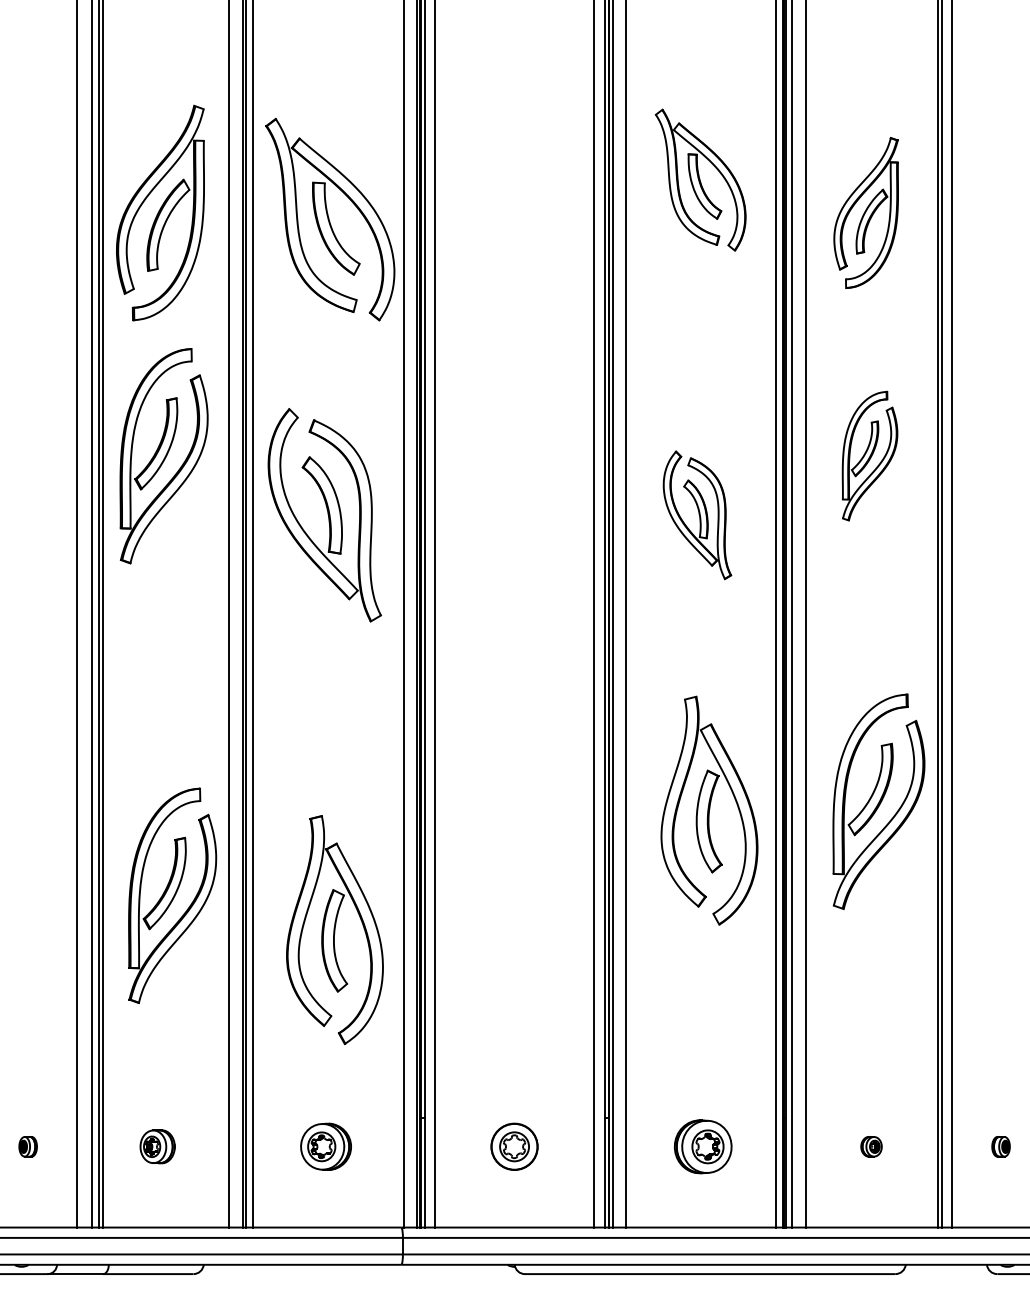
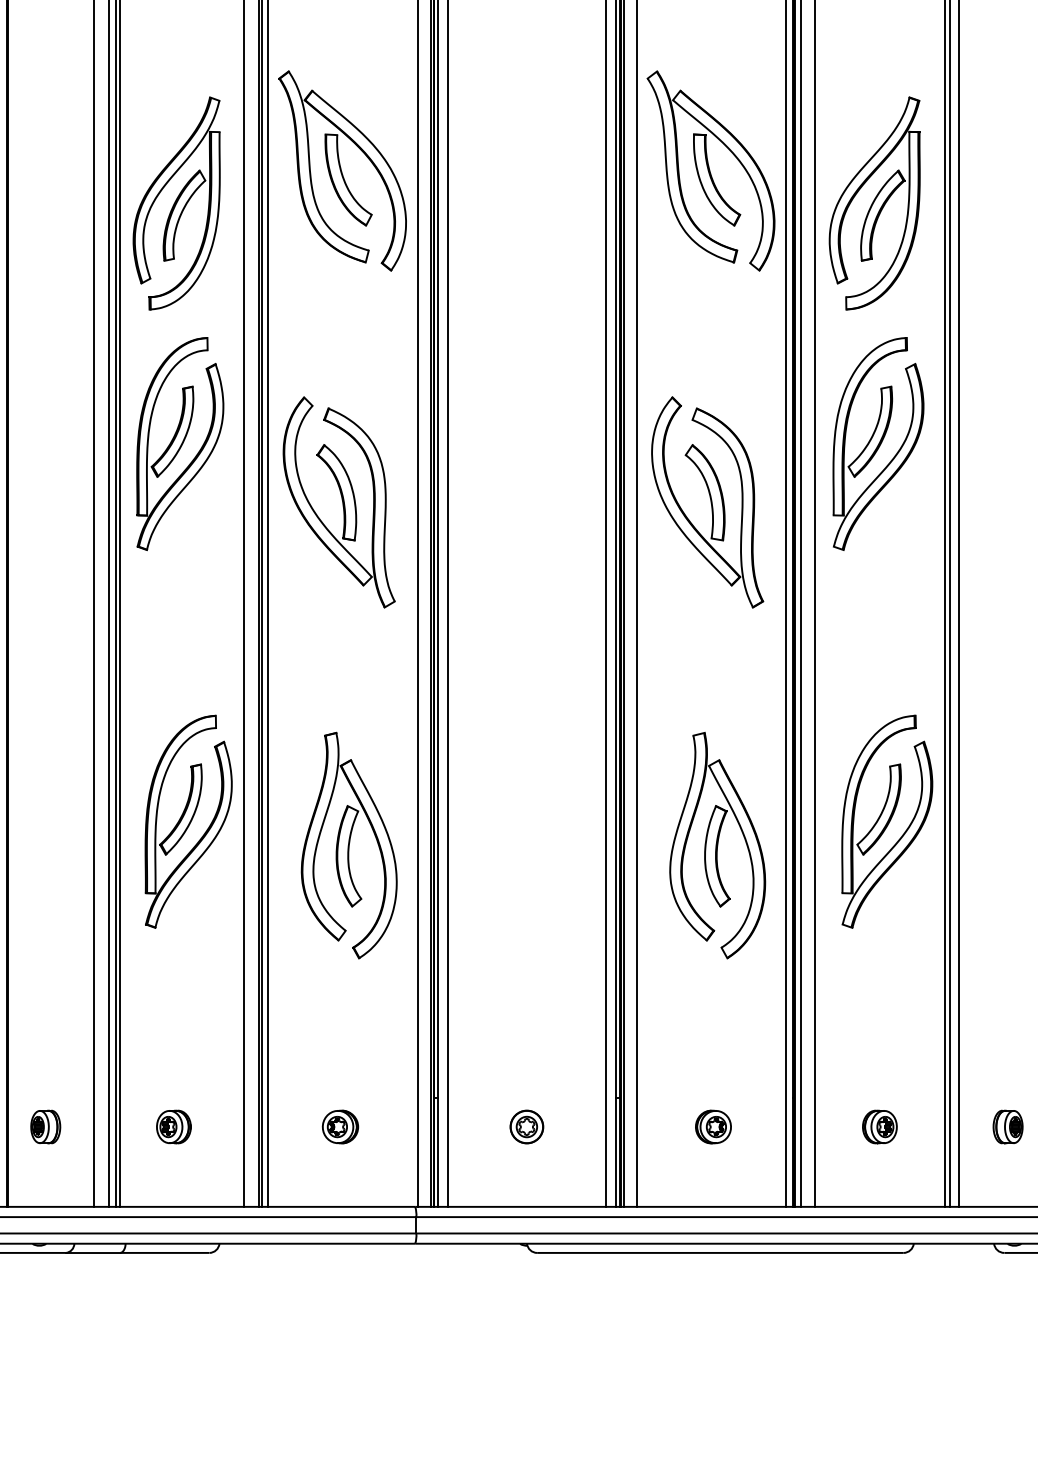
part: (700, 179) -> (710, 170), size x1.43
part: (866, 213) -> (874, 203), size x1.43
part: (330, 219) -> (342, 170), moved
part: (870, 455) -> (878, 443), size x1.67
part: (697, 515) -> (707, 502), size x1.67
part: (879, 801) -> (887, 821), moved
part: (709, 810) -> (717, 845), moved
part: (172, 895) -> (188, 821), moved
part: (334, 929) -> (348, 845), moved
part: (27, 1146) -> (45, 1126), size x1.67
part: (326, 1146) -> (340, 1126), size x0.71
part: (514, 1146) -> (526, 1126), size x0.71
part: (703, 1146) -> (713, 1126), size x0.62
part: (871, 1146) -> (879, 1126), size x1.67
part: (1000, 1146) -> (1007, 1126), size x1.67

